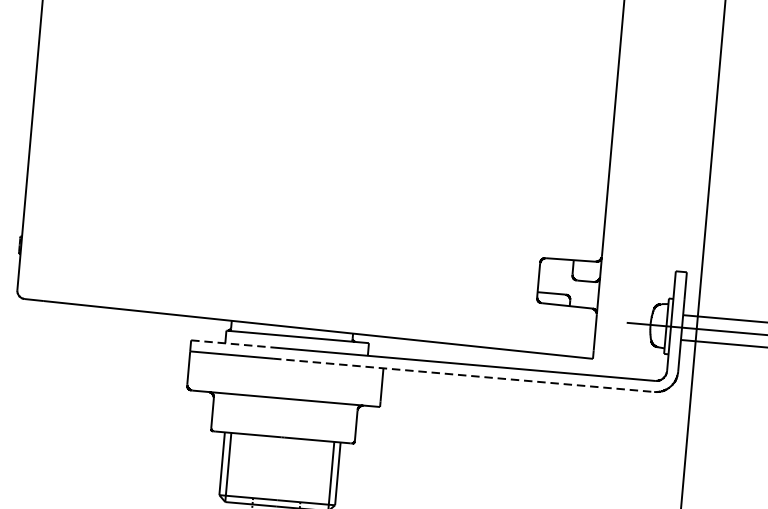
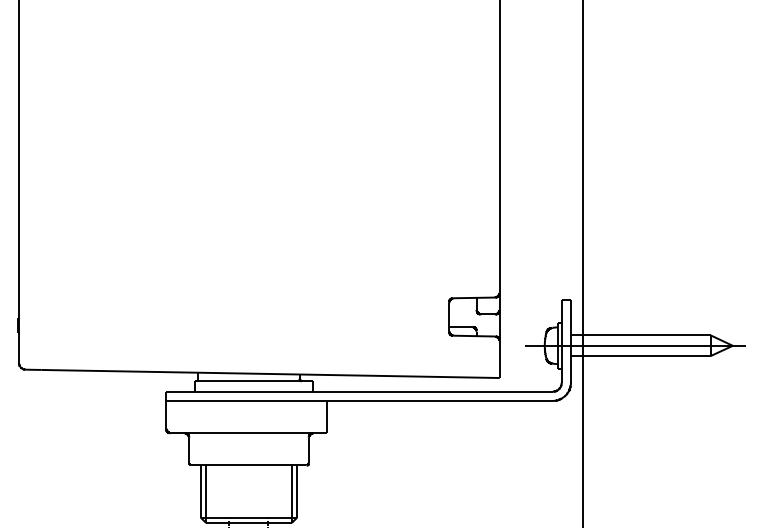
line: (233, 343) -> (201, 391), dashed -> solid
line: (463, 374) -> (393, 400), dashed -> solid

